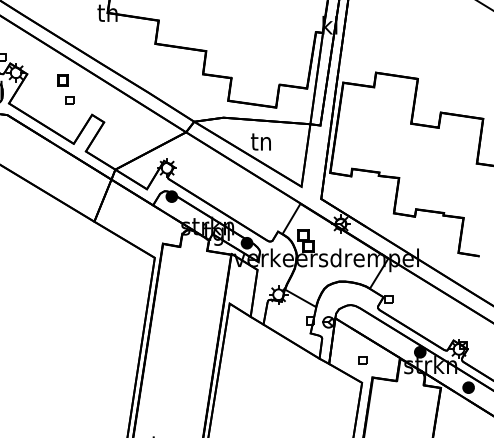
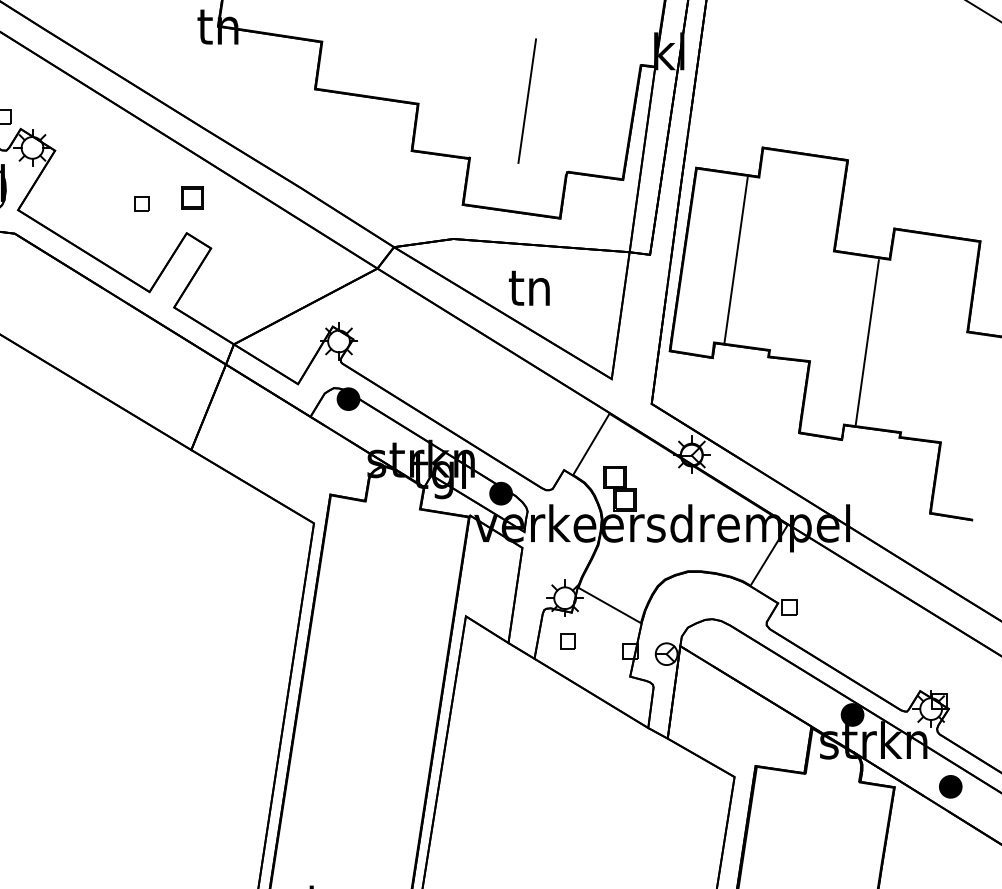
line: (259, 49) -> (526, 100), added
part: (62, 80) -> (191, 197), moved
line: (362, 127) -> (735, 258), added
line: (427, 168) -> (867, 342), added
part: (362, 360) -> (566, 642), moved

